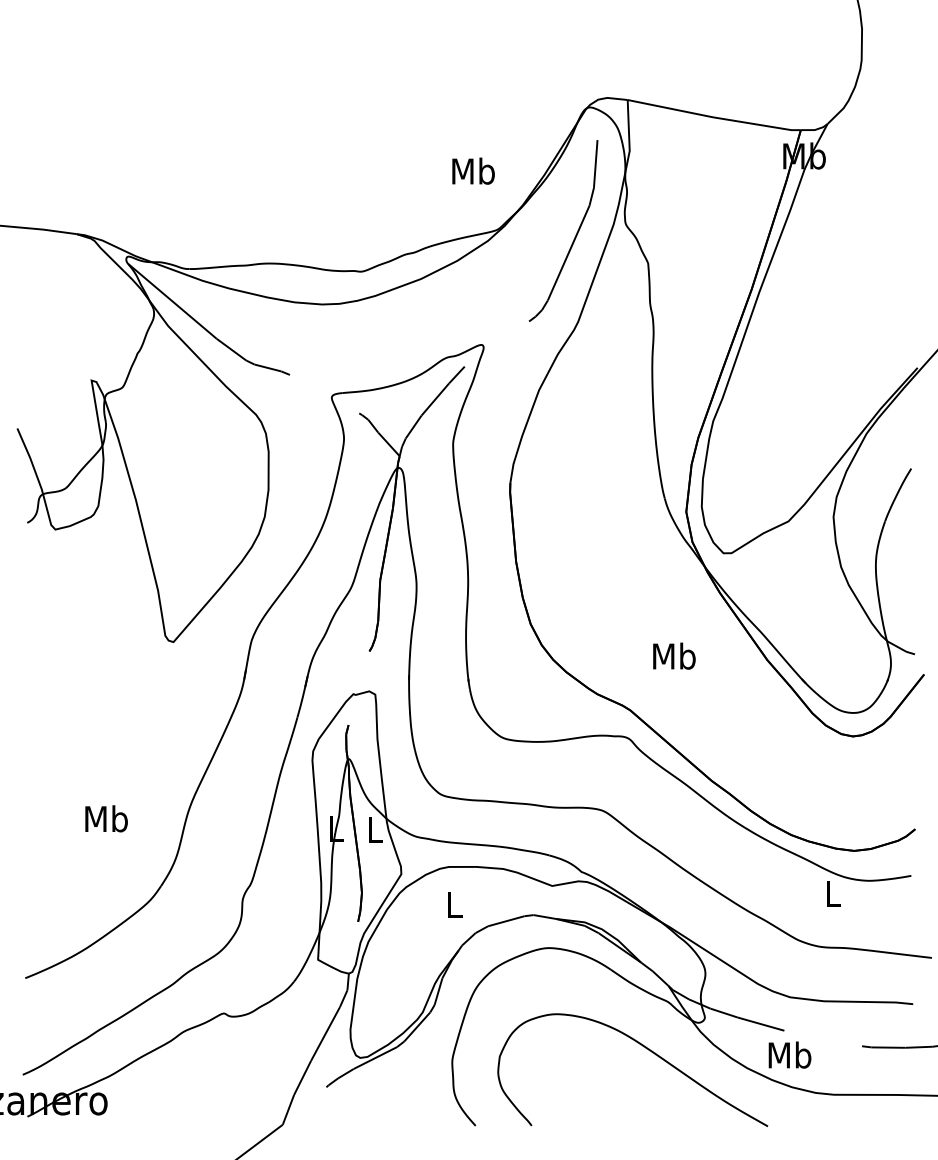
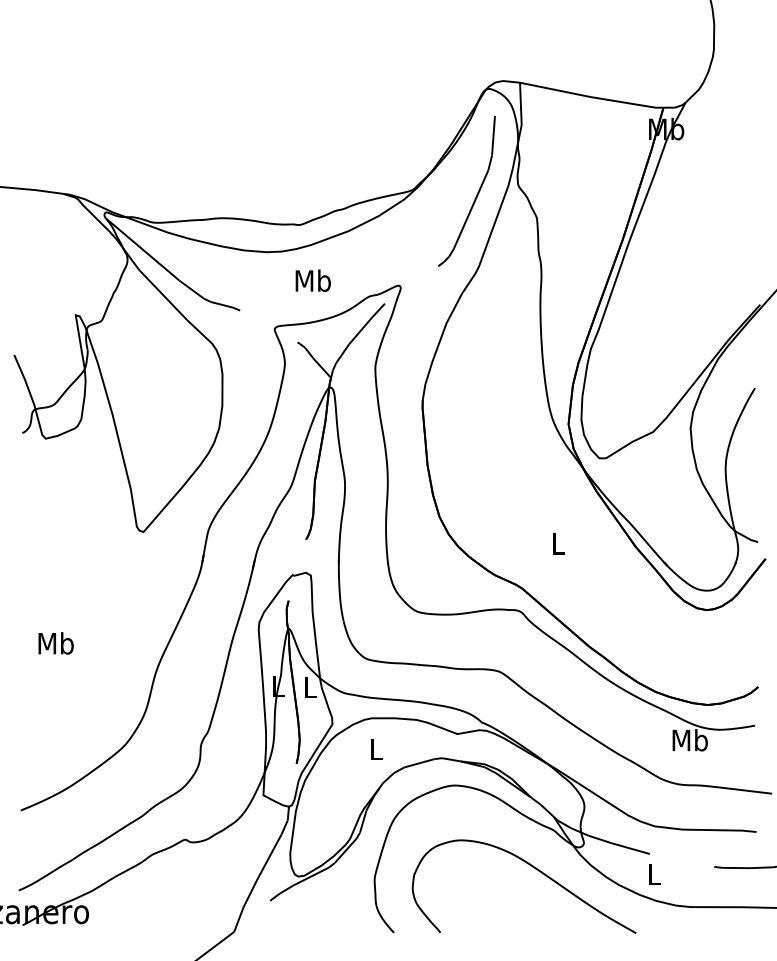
text: (472, 170) -> (312, 280), moved
text: (674, 656) -> (558, 543), Mb -> L
text: (105, 818) -> (55, 643), moved
text: (832, 893) -> (689, 740), L -> Mb
text: (789, 1055) -> (654, 874), Mb -> L

